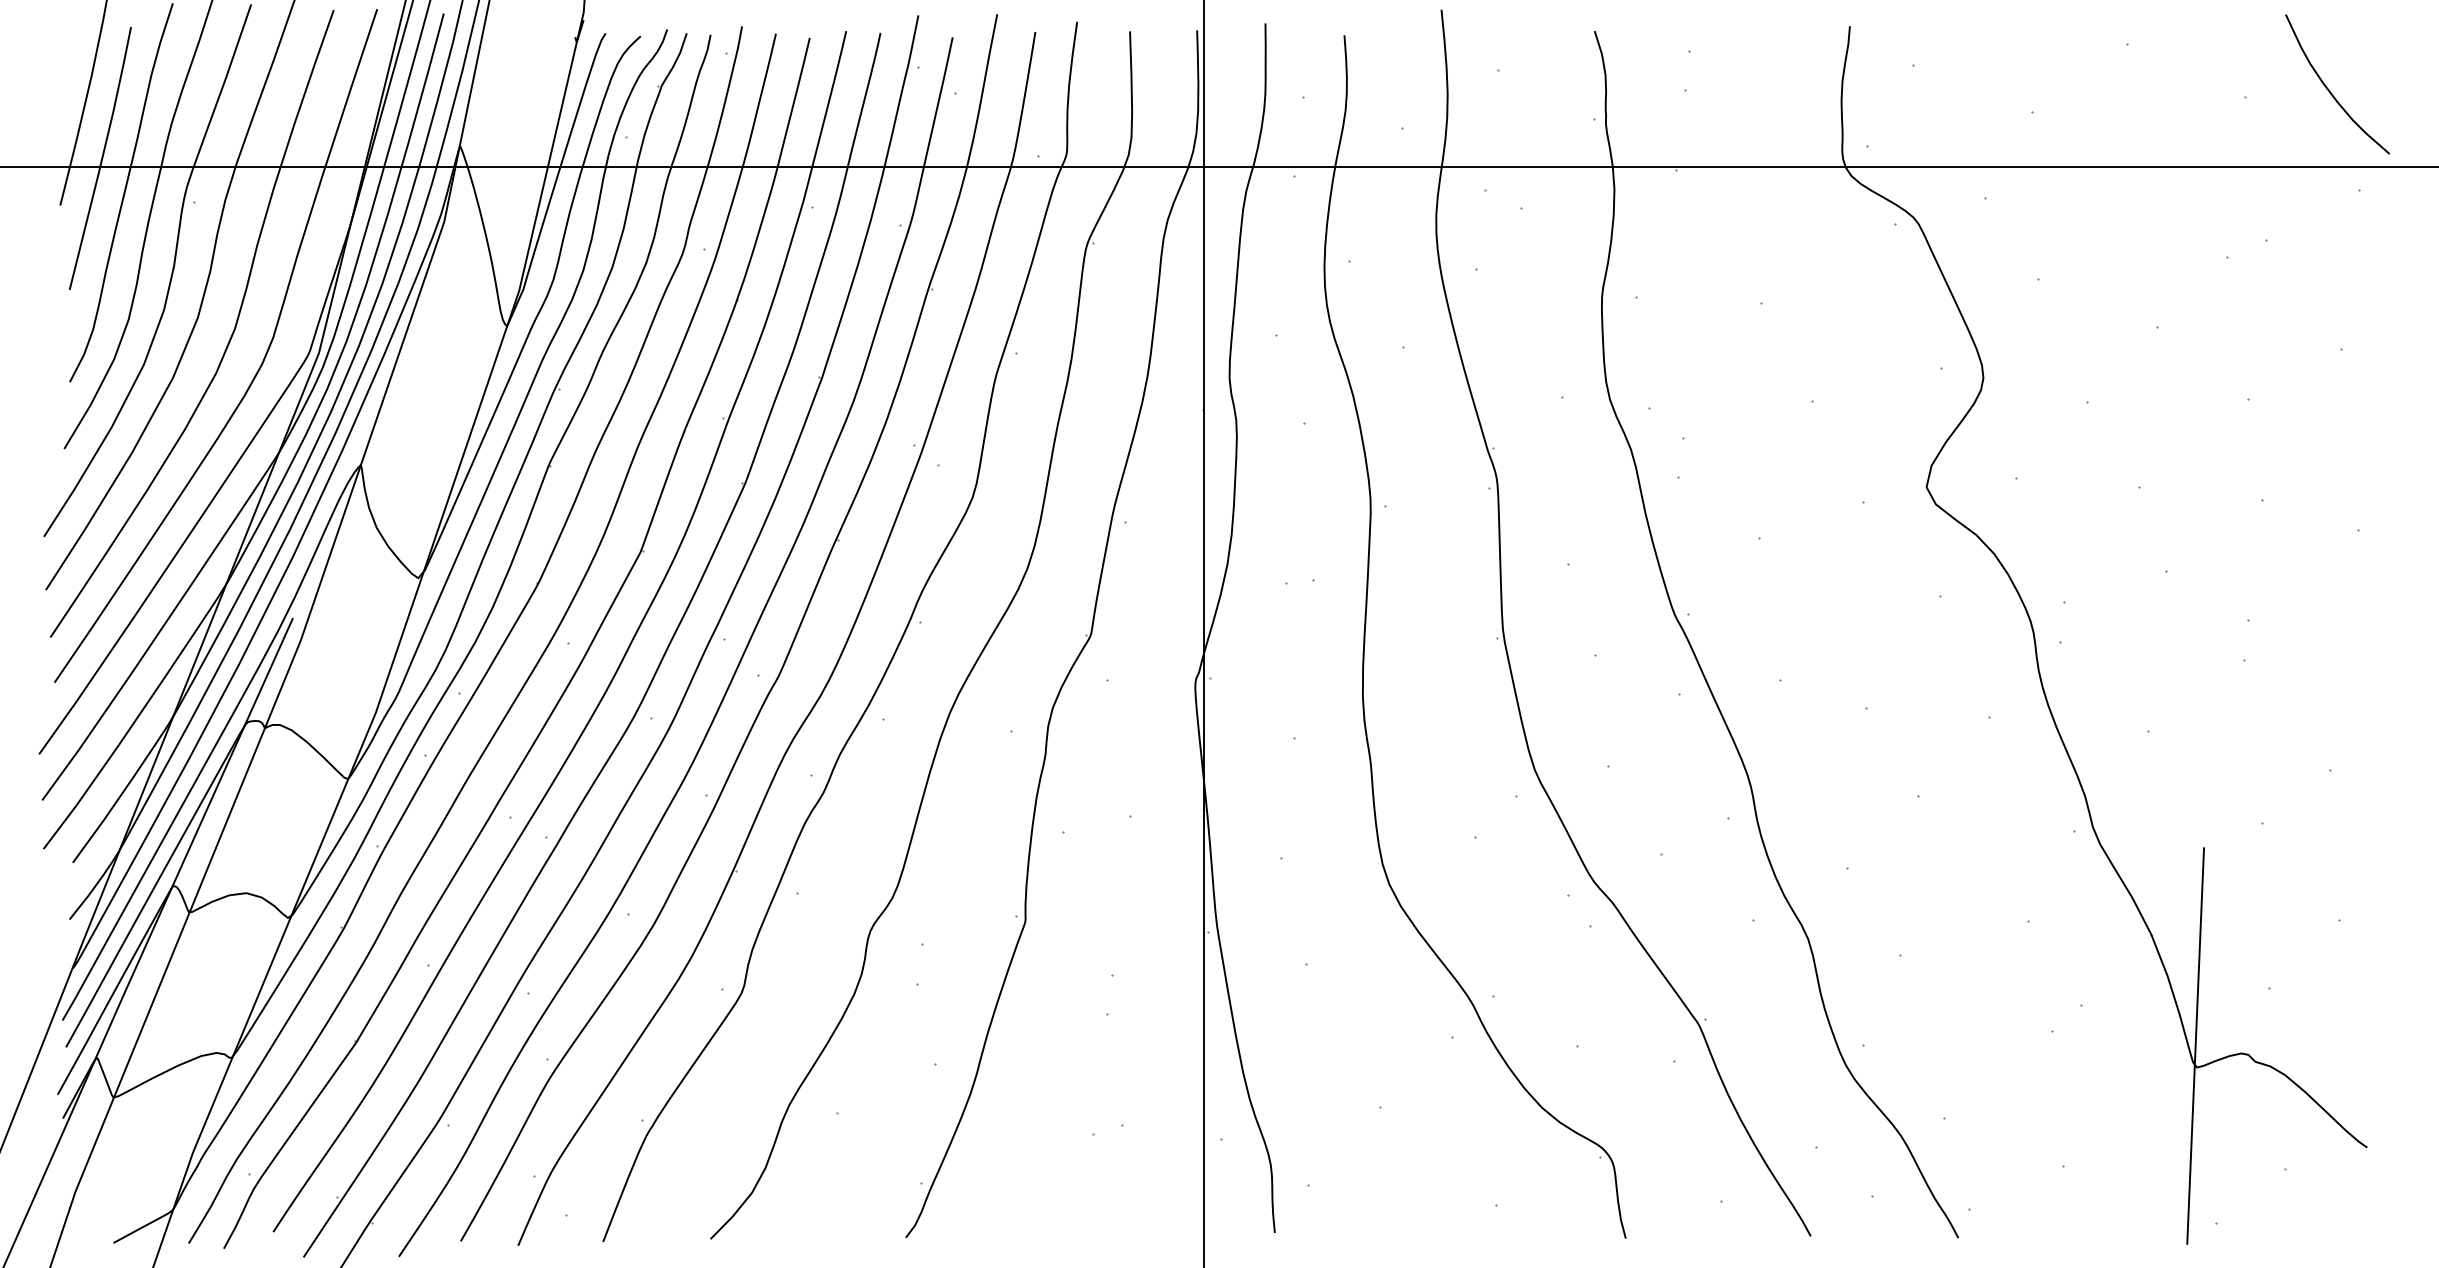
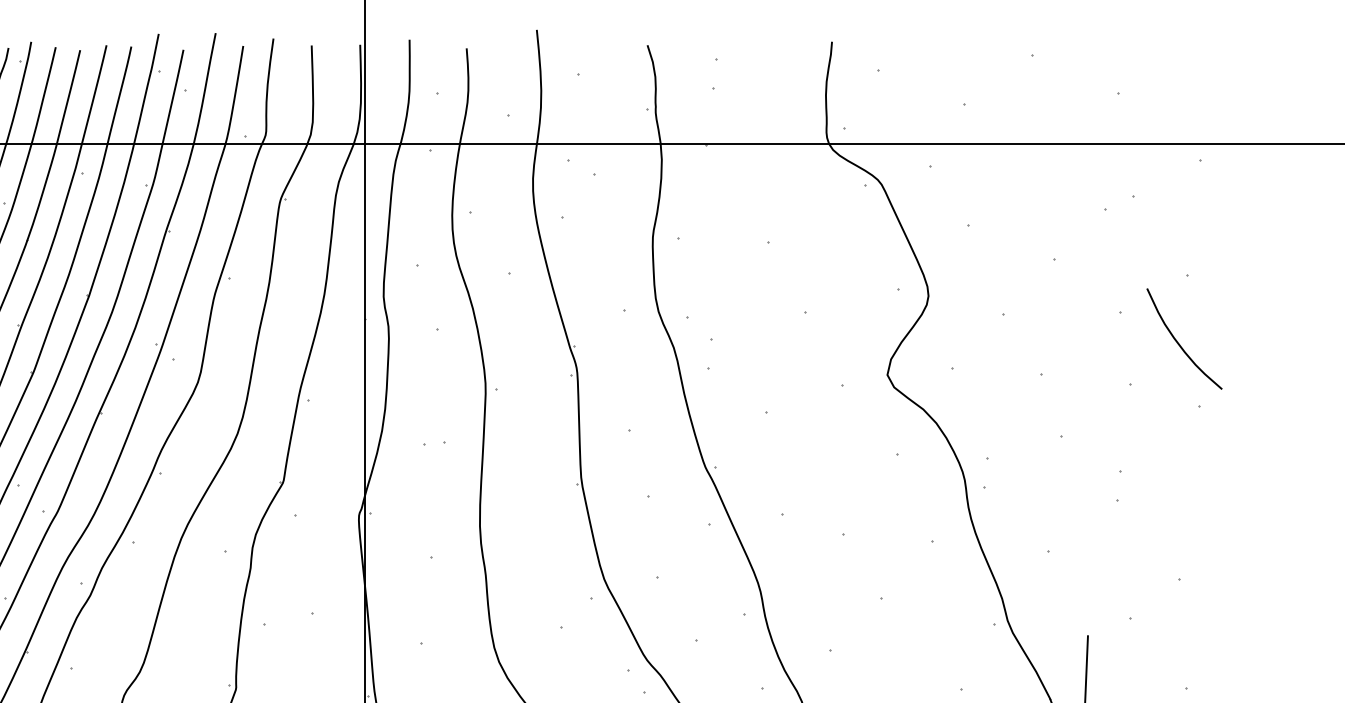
curve: (2329, 89) -> (1178, 342), moved

